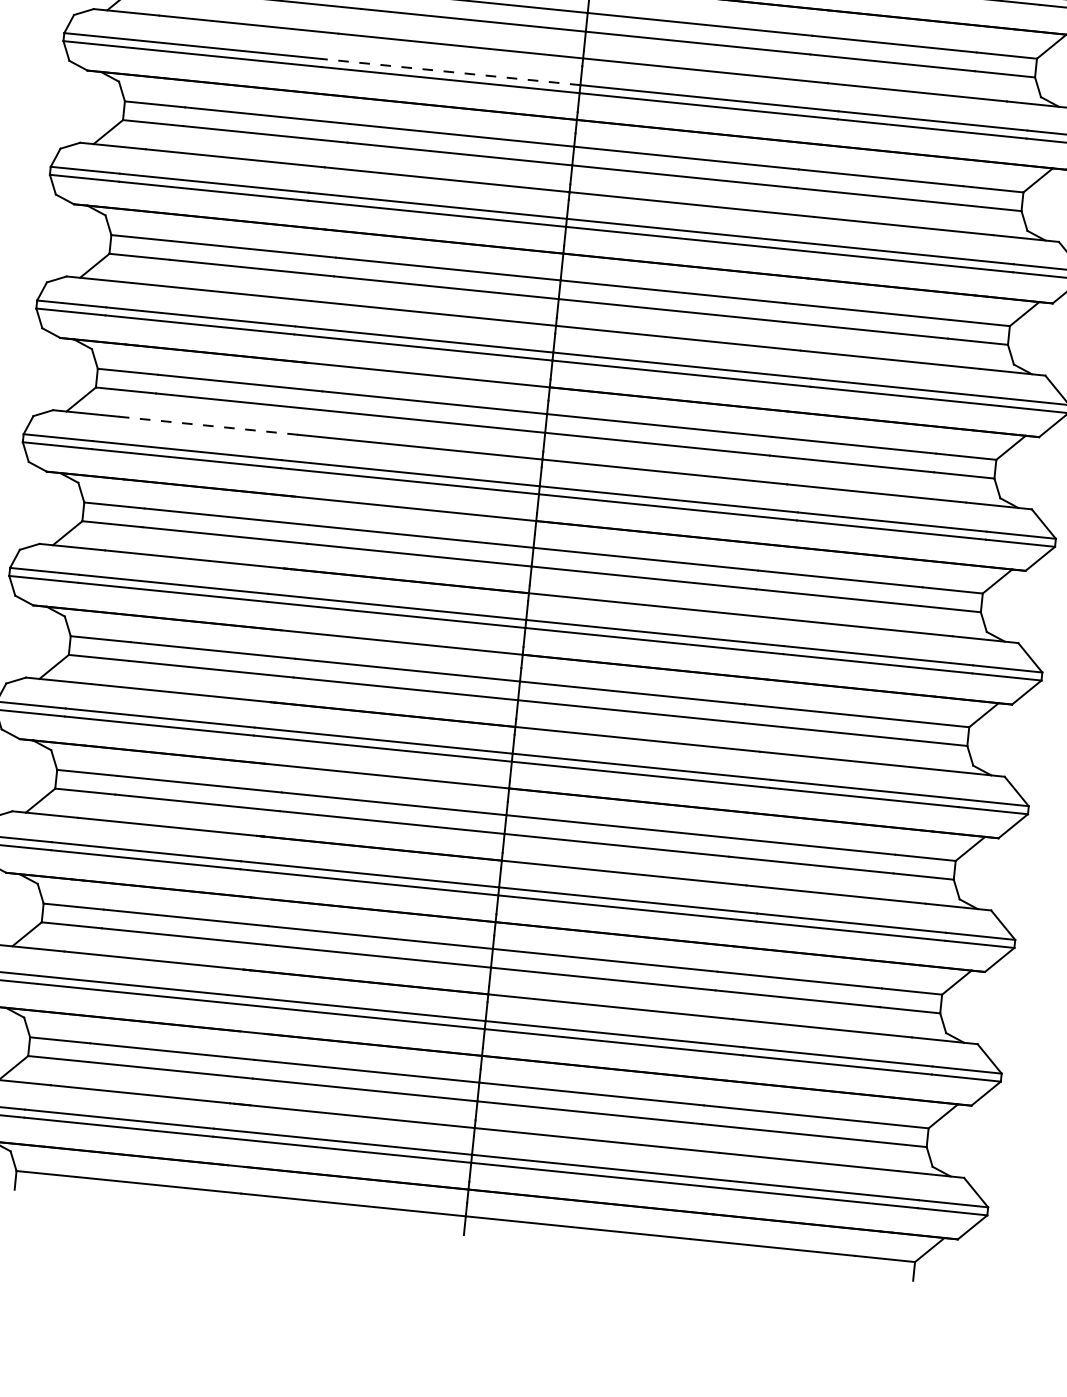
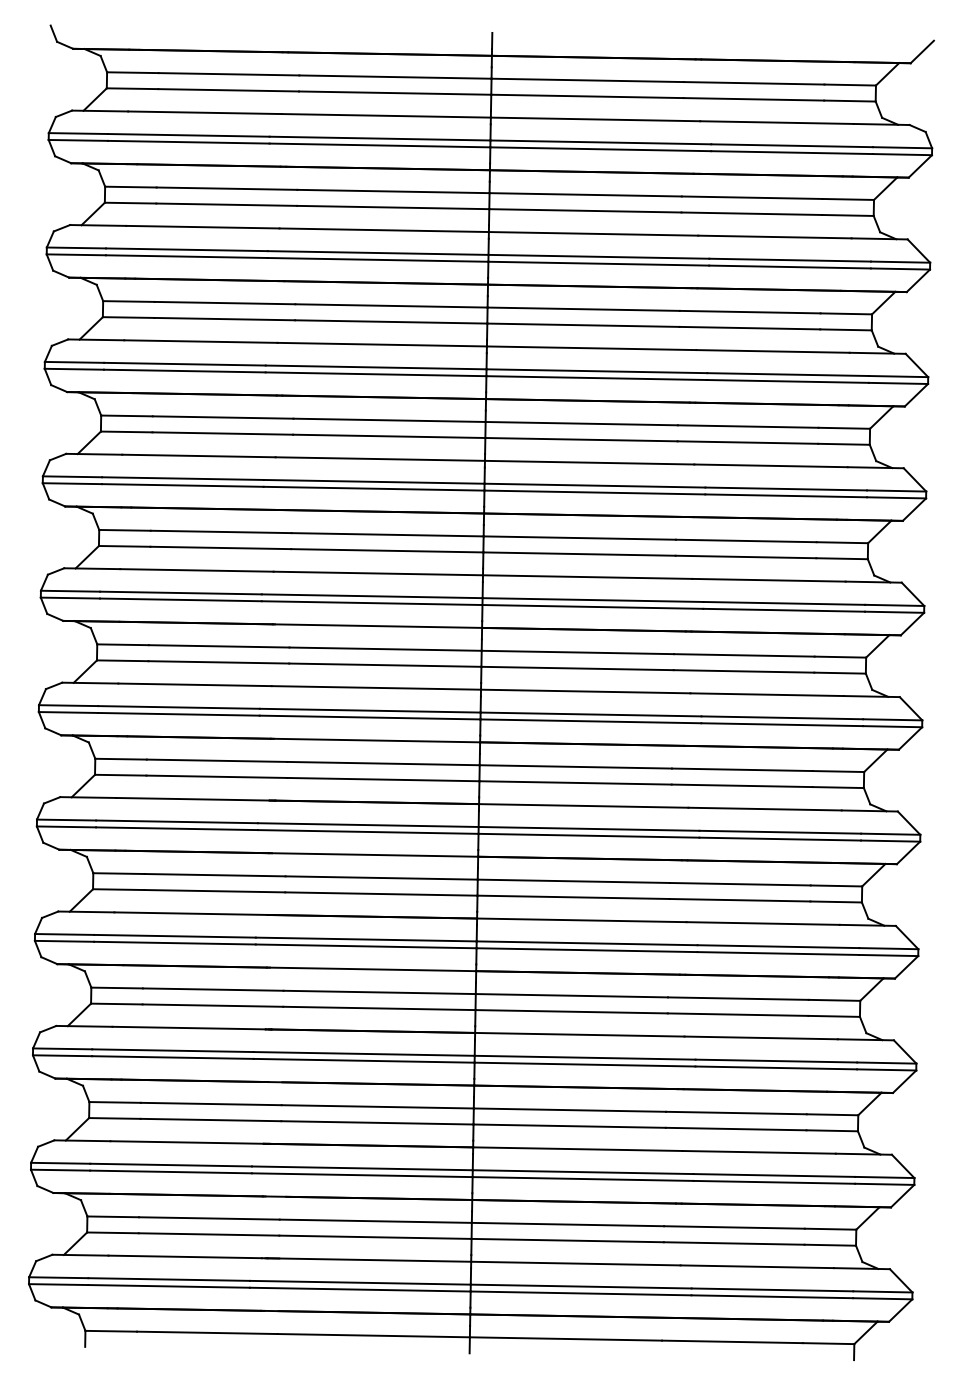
line: (450, 72) -> (375, 367), dashed -> solid
line: (208, 425) -> (195, 684), dashed -> solid

